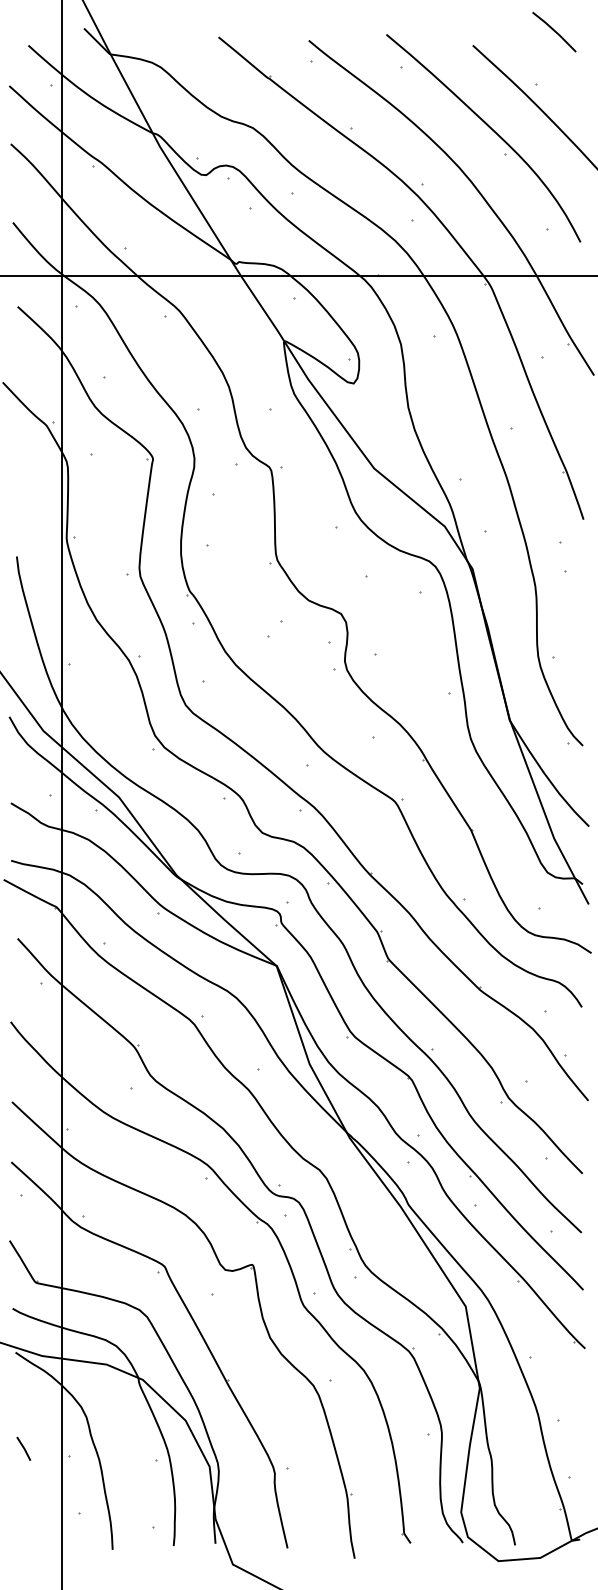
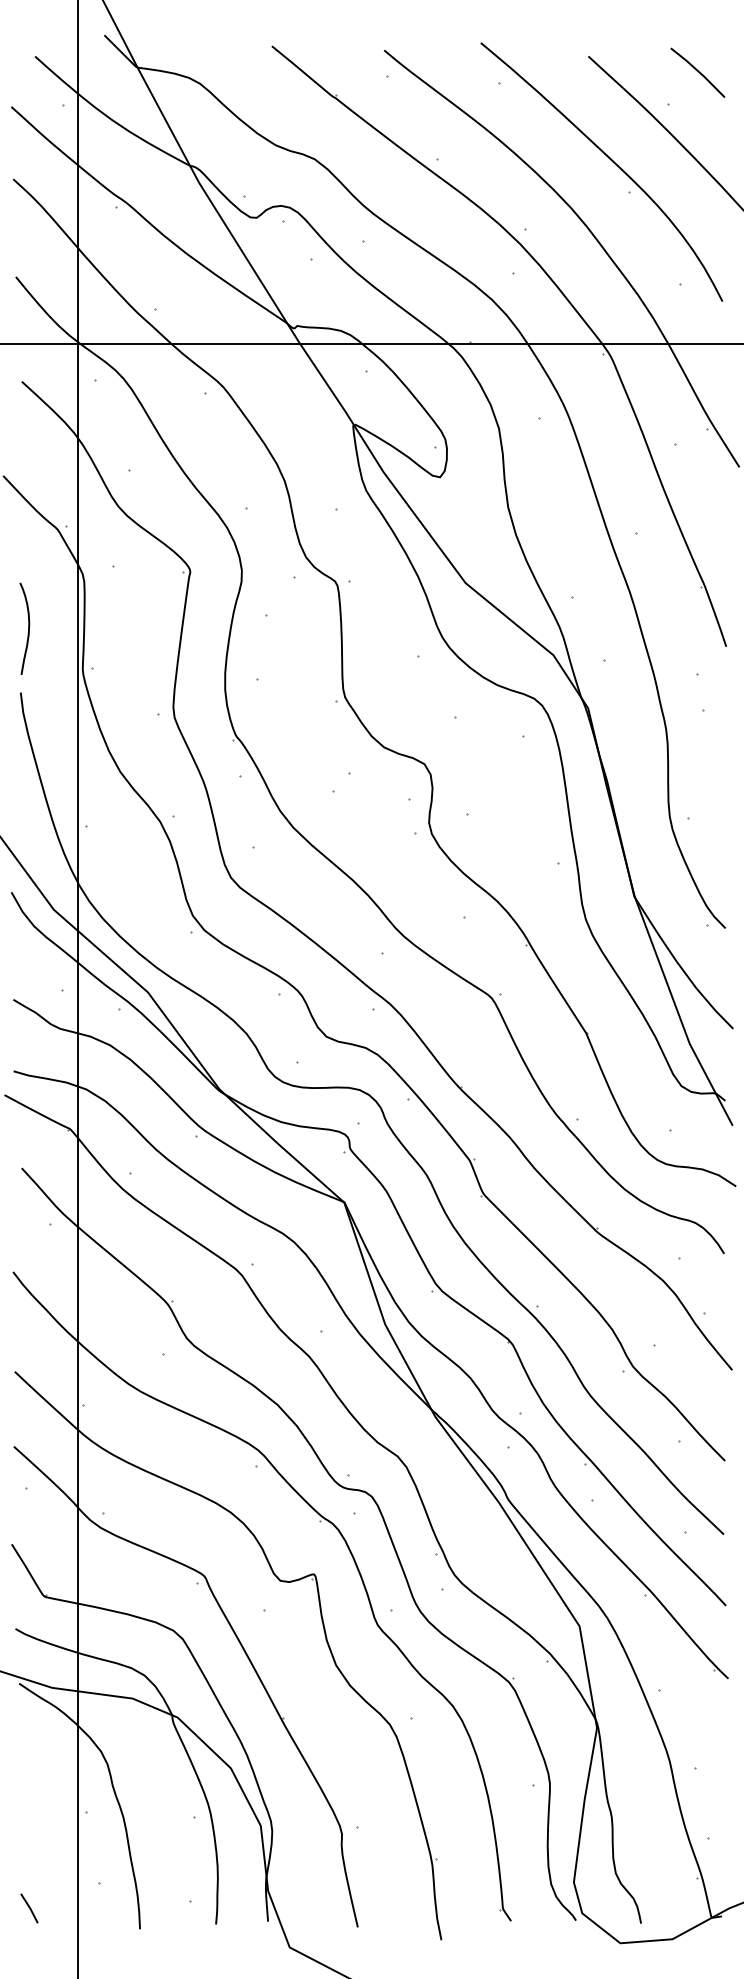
line: (554, 31) -> (697, 71), moved
curve: (23, 505) -> (28, 628), added
line: (23, 1448) -> (29, 1908), moved

